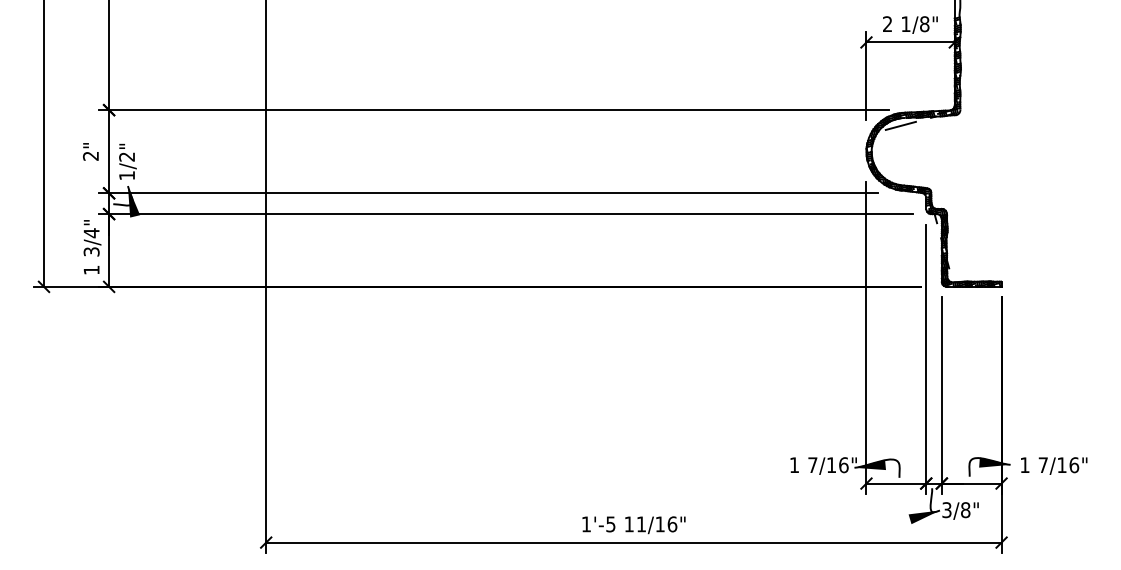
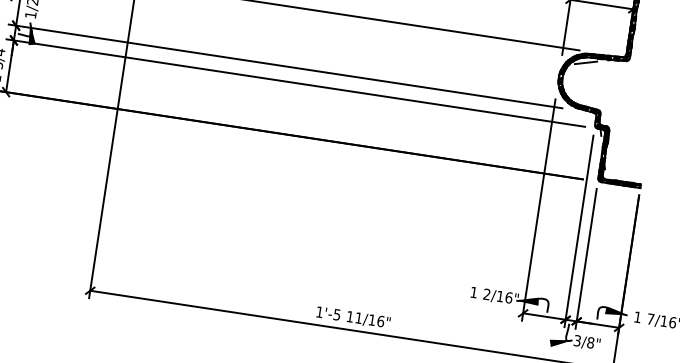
text: (812, 464) -> (486, 293), 7/16" -> 2/16"

